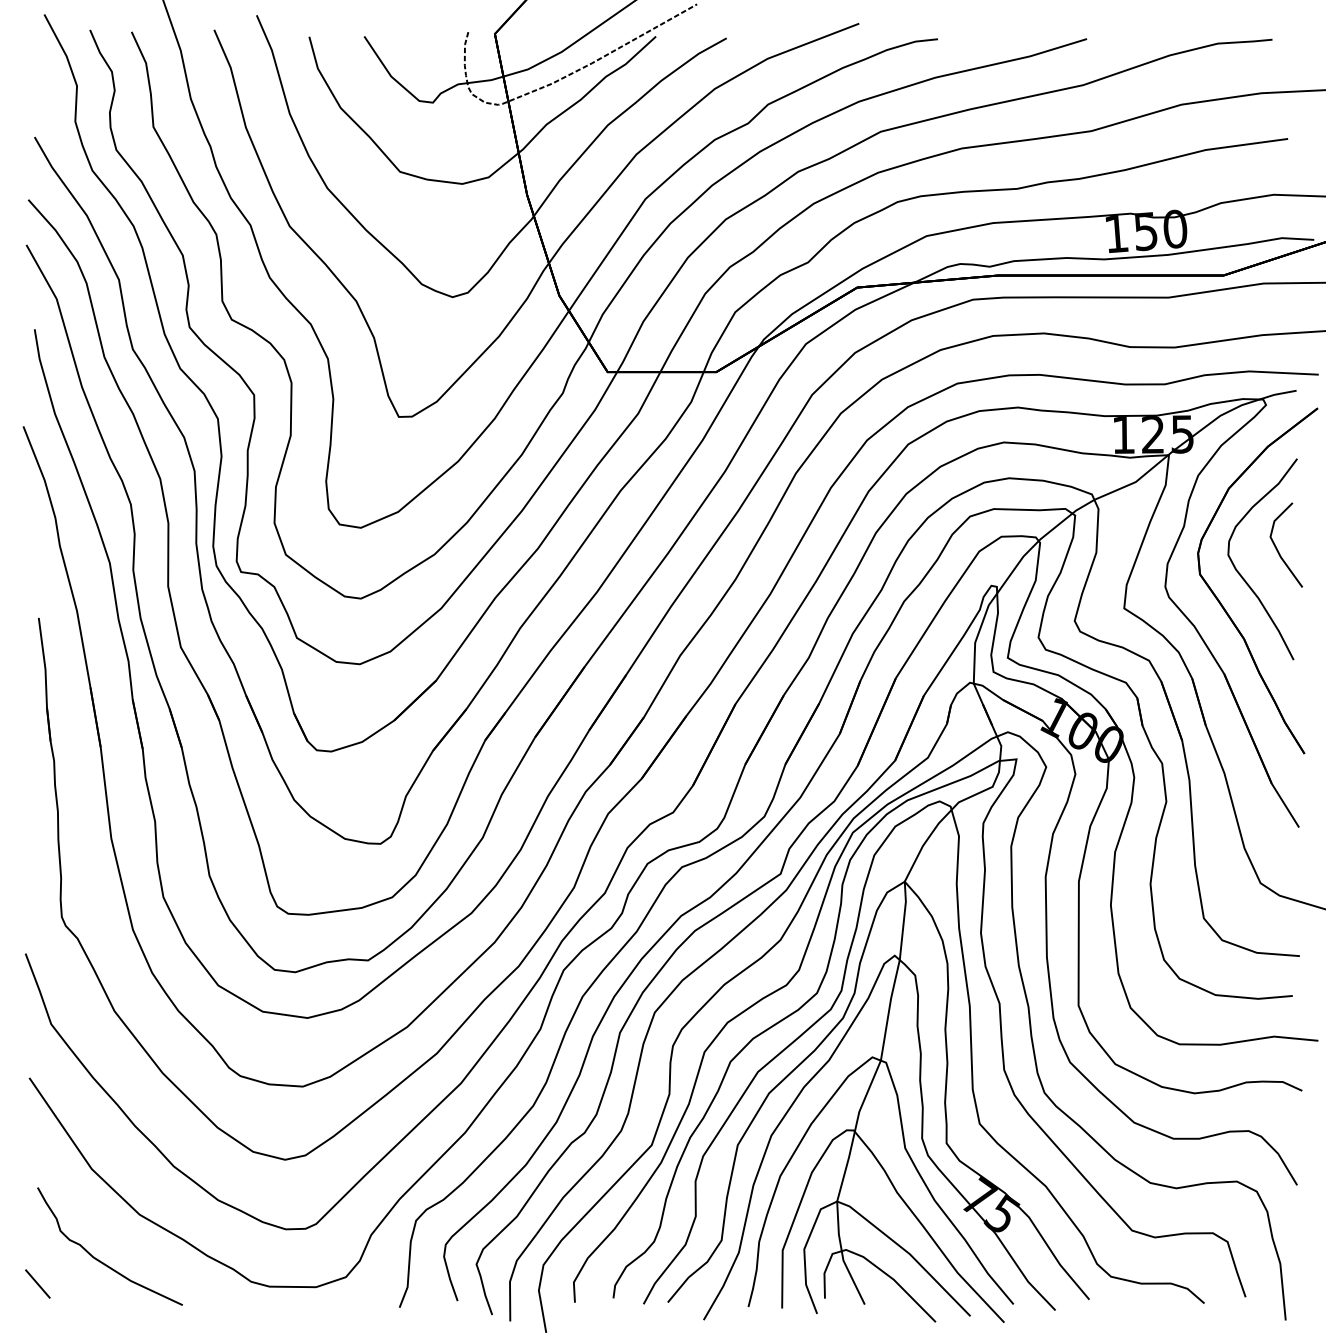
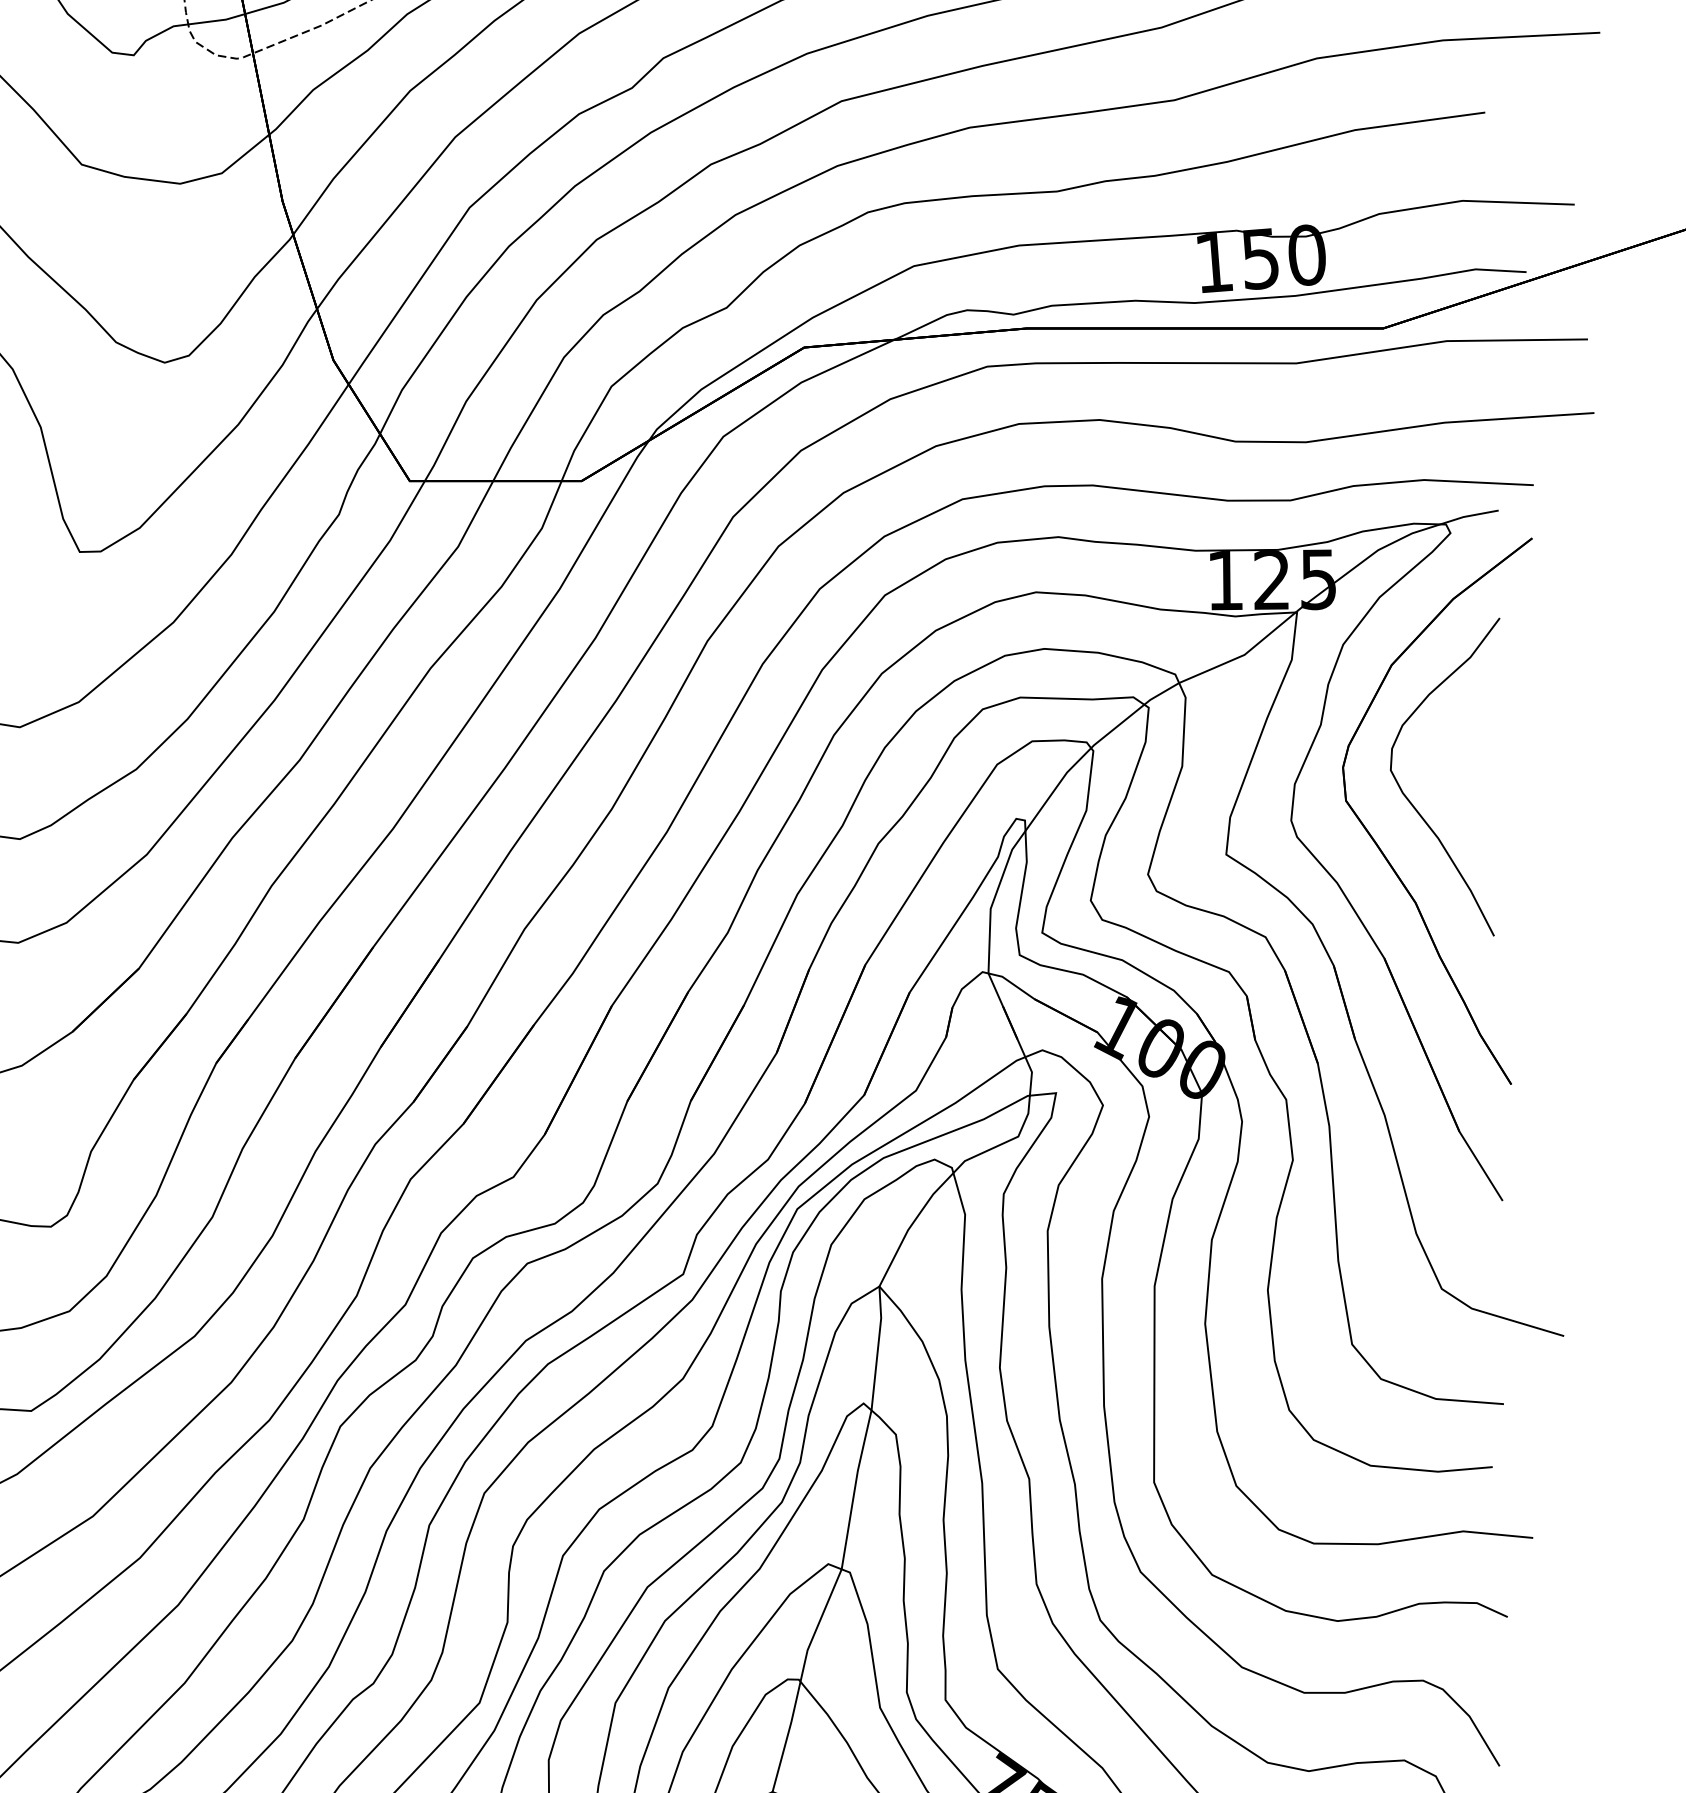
line: (1277, 548) -> (1468, 759), removed

